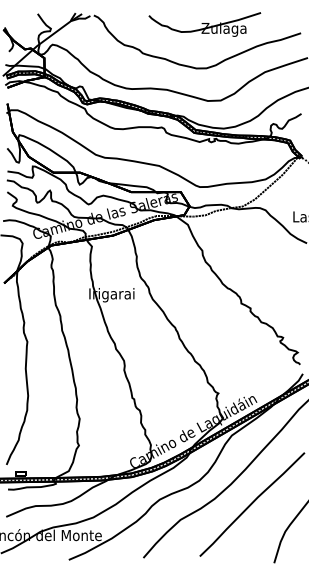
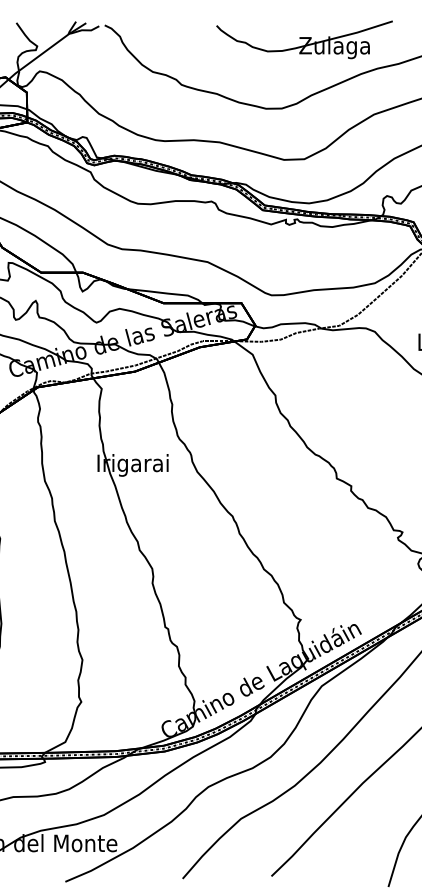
part: (204, 24) -> (303, 39), moved

